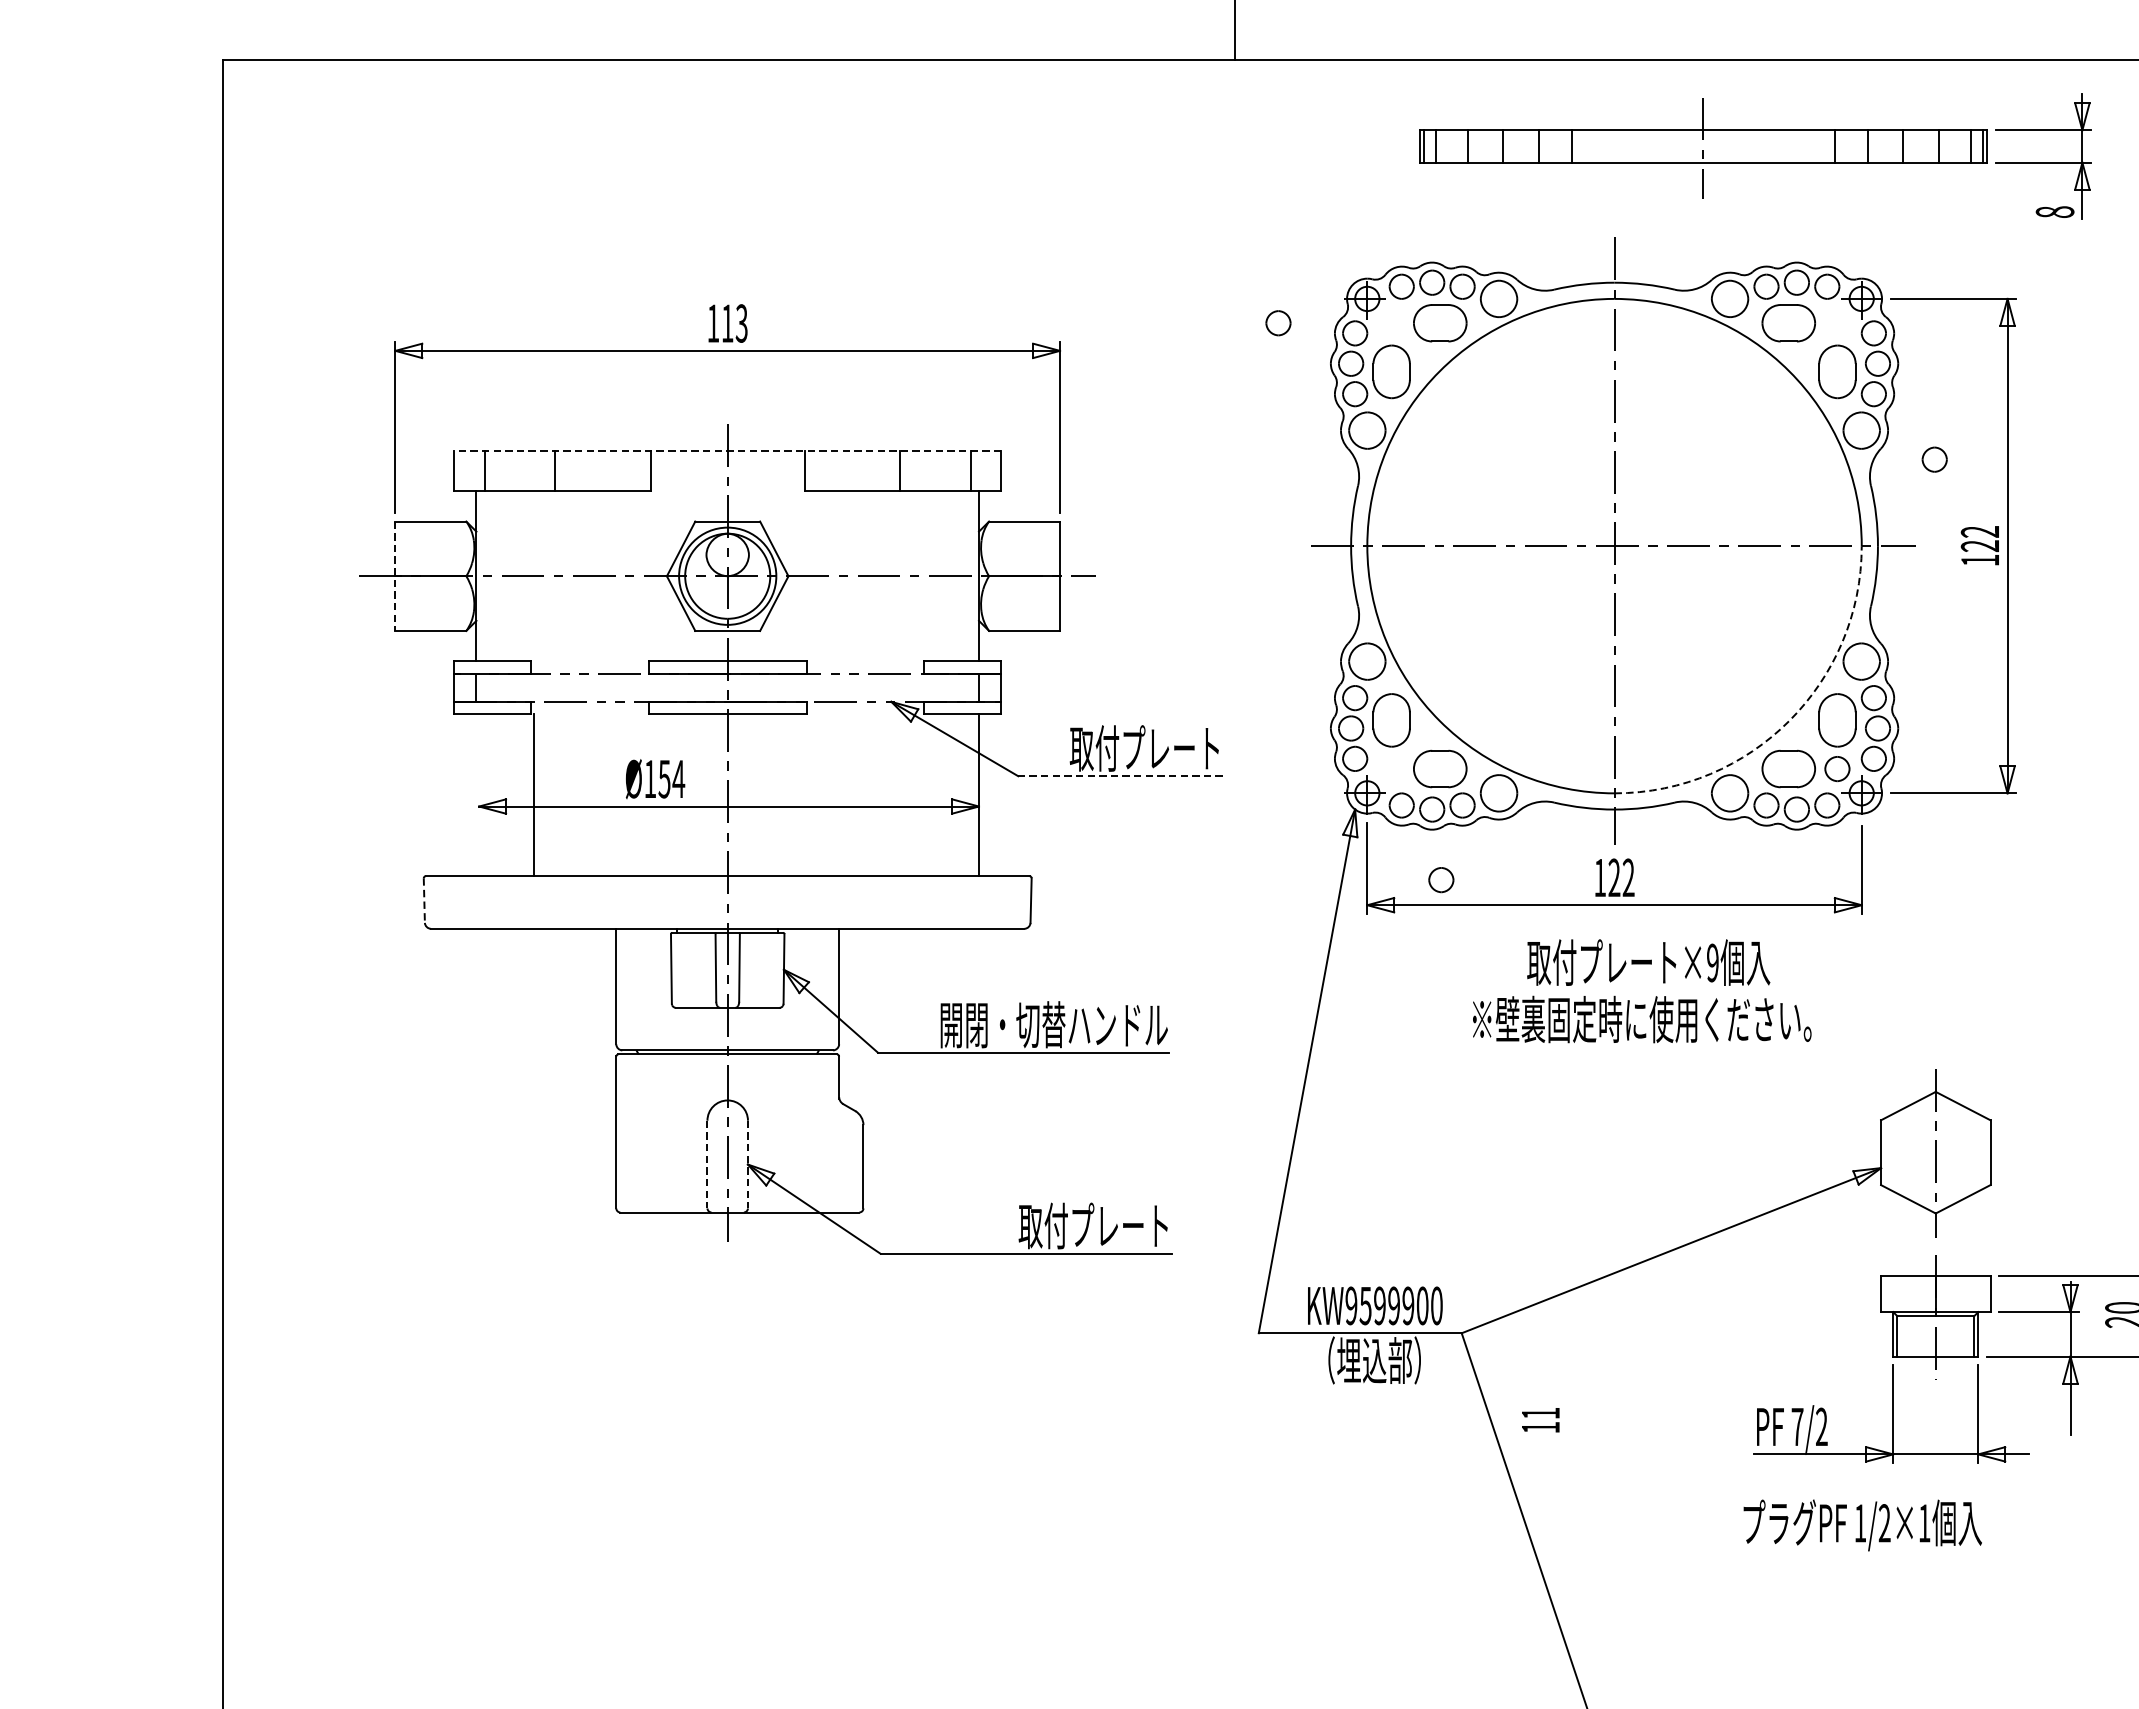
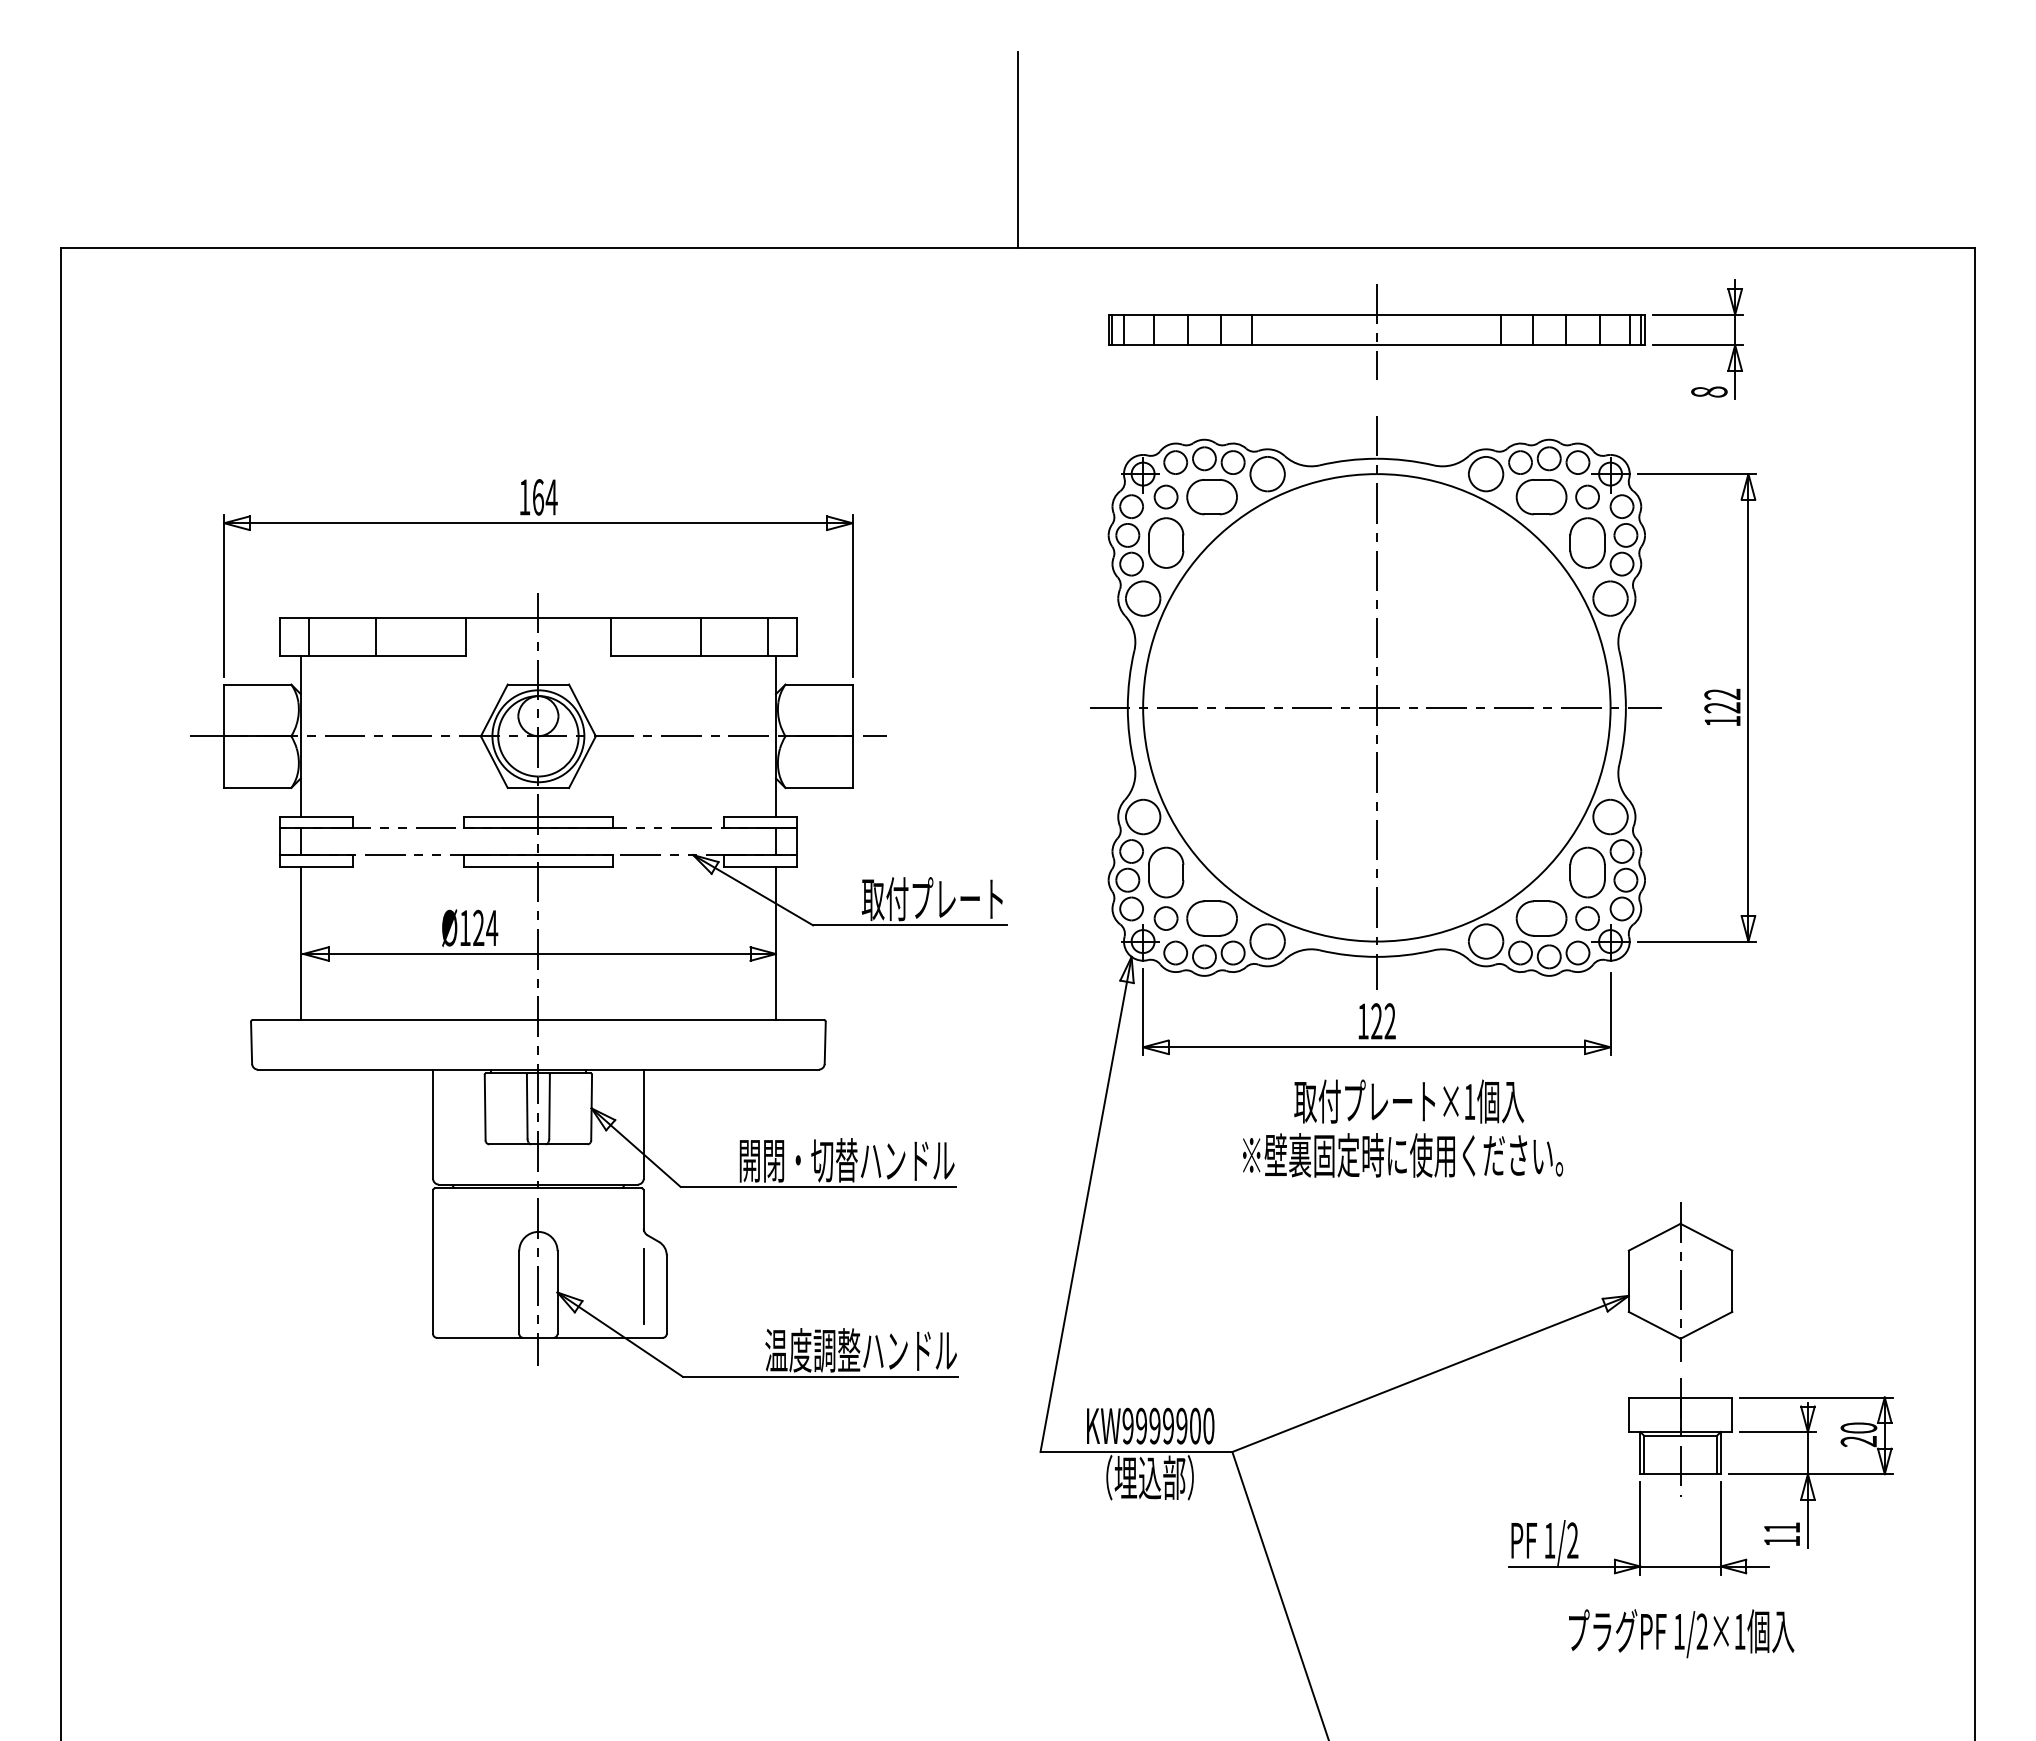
part: (1754, 156) -> (1425, 339), moved
part: (1277, 322) -> (1165, 496), moved
text: (735, 323) -> (545, 497), 113 -> 164
line: (727, 450) -> (538, 617), dashed -> solid
part: (1934, 459) -> (1587, 496), moved
line: (395, 576) -> (224, 736), dashed -> solid
arc: (1789, 721) -> (1542, 873), dashed -> solid
line: (1120, 776) -> (909, 925), dashed -> solid
text: (664, 778) -> (478, 927), Ø154 -> Ø124
line: (533, 794) -> (300, 942), moved
part: (1440, 880) -> (1165, 918), moved
line: (424, 901) -> (251, 1043), dashed -> solid
text: (1712, 962) -> (1469, 1101), ×9 -> ×1
line: (838, 1157) -> (643, 1285), added
line: (707, 1165) -> (519, 1293), dashed -> solid
line: (747, 1165) -> (557, 1293), dashed -> solid
text: (1068, 1225) -> (860, 1350), 取付プレート -> 温度調整ハンドル
text: (1365, 1305) -> (1141, 1425), KW9599900 -> KW9999900
text: (1540, 1419) -> (1781, 1533), moved
text: (1797, 1426) -> (1549, 1540), 7/2 -> 1/2
text: (1862, 1525) -> (1681, 1633), moved

